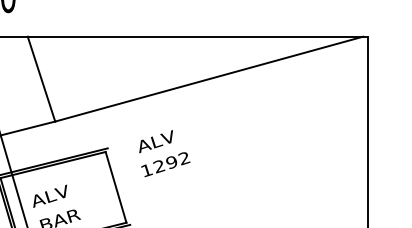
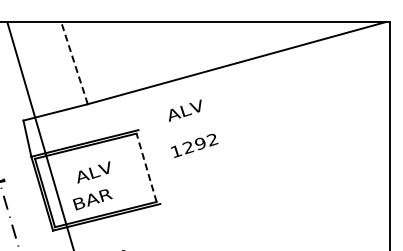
line: (41, 78) -> (74, 62), solid -> dashed
text: (156, 141) -> (185, 110), moved
line: (115, 187) -> (146, 167), solid -> dashed
text: (49, 196) -> (93, 172), moved

